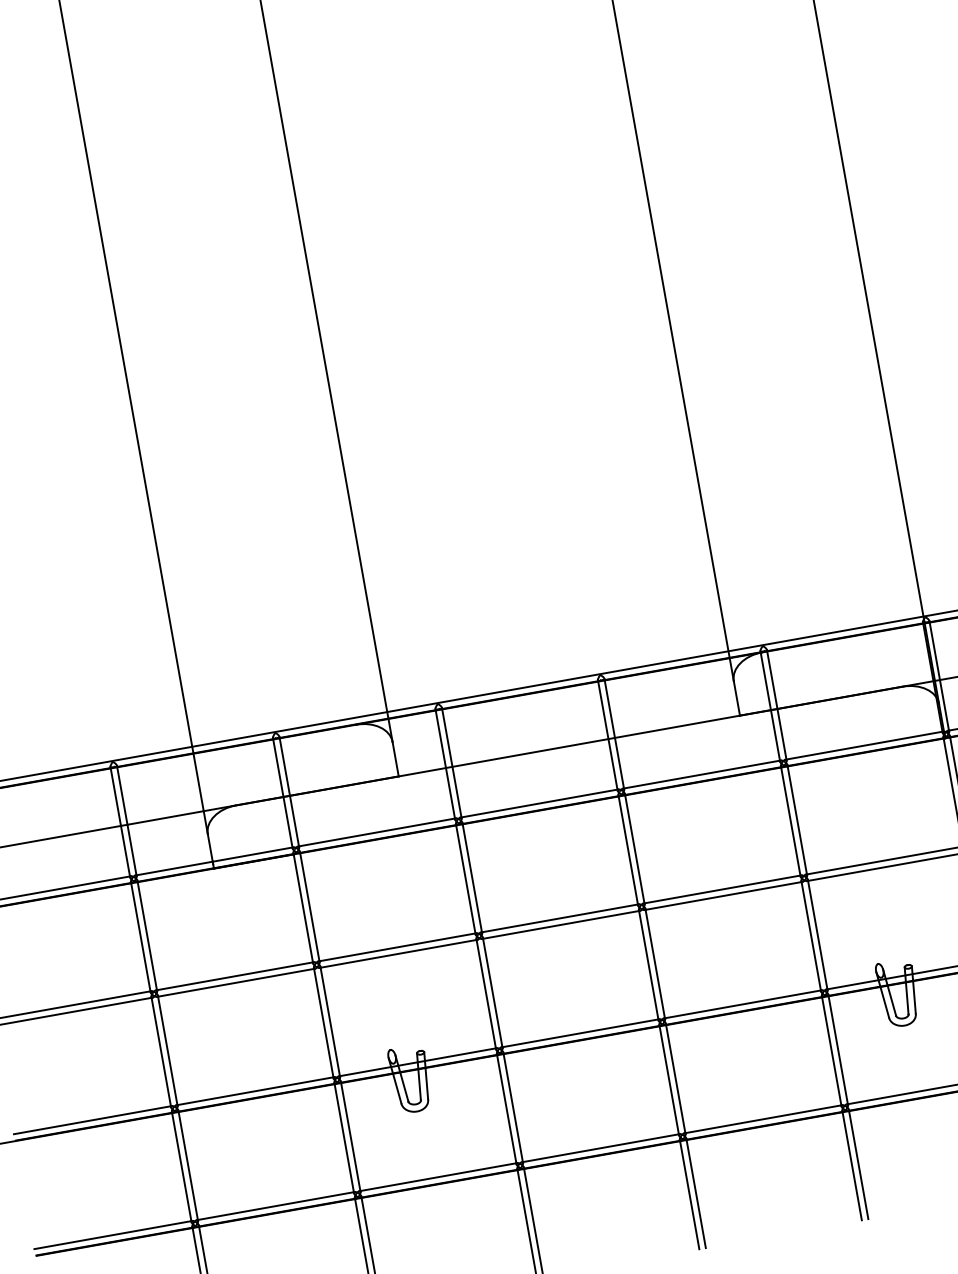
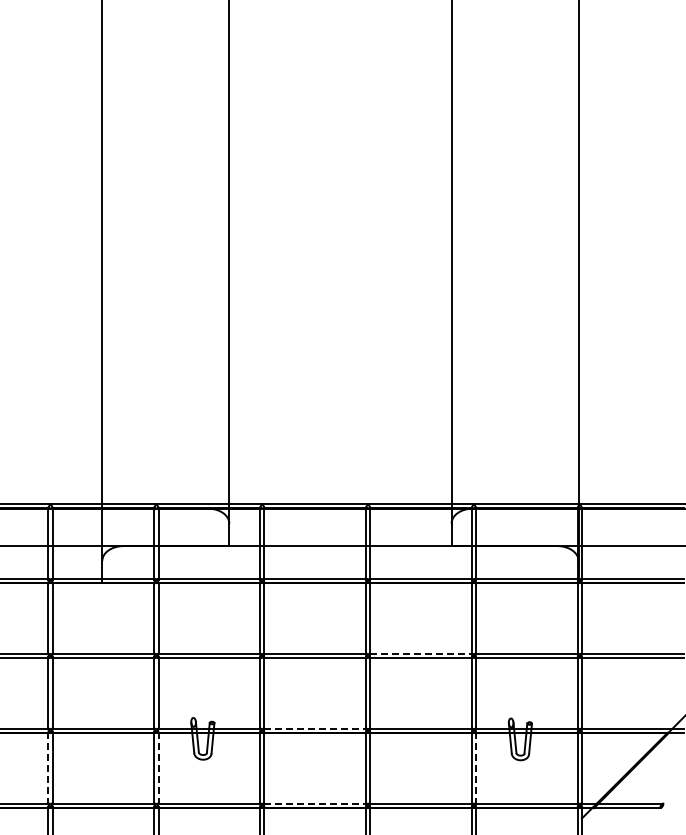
line: (723, 888) -> (421, 653), solid -> dashed
line: (580, 1032) -> (315, 728), solid -> dashed
line: (838, 1048) -> (476, 767), solid -> dashed
line: (350, 1135) -> (158, 767), solid -> dashed
line: (601, 1148) -> (315, 803), solid -> dashed
line: (181, 1165) -> (48, 767), solid -> dashed

